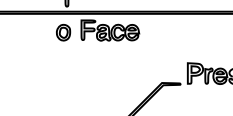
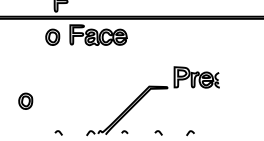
part: (35, 97) -> (25, 100), added

